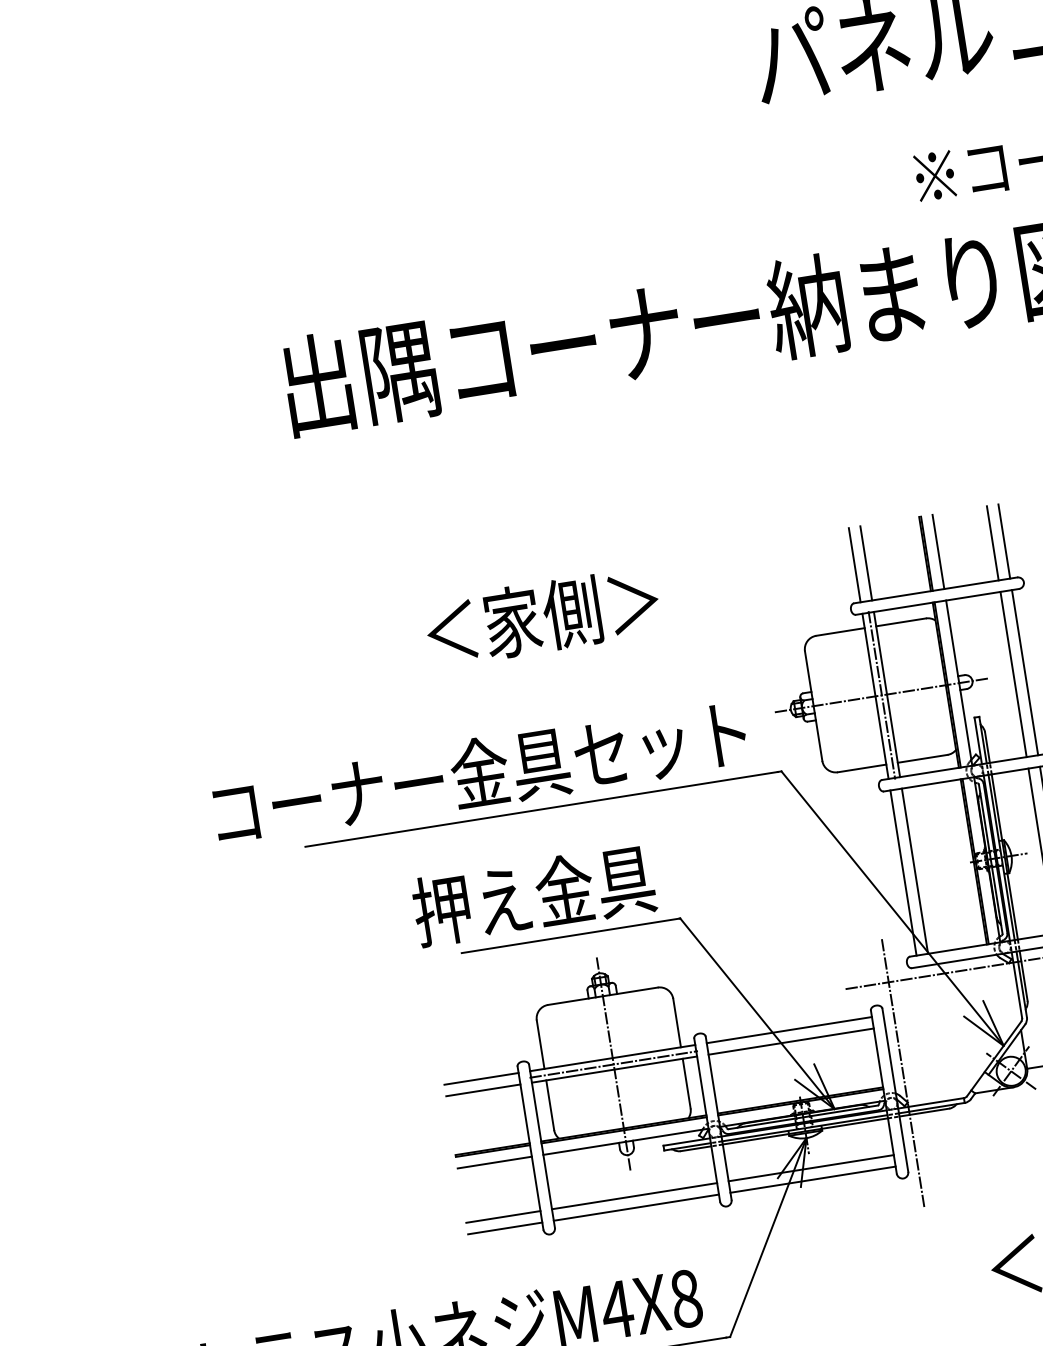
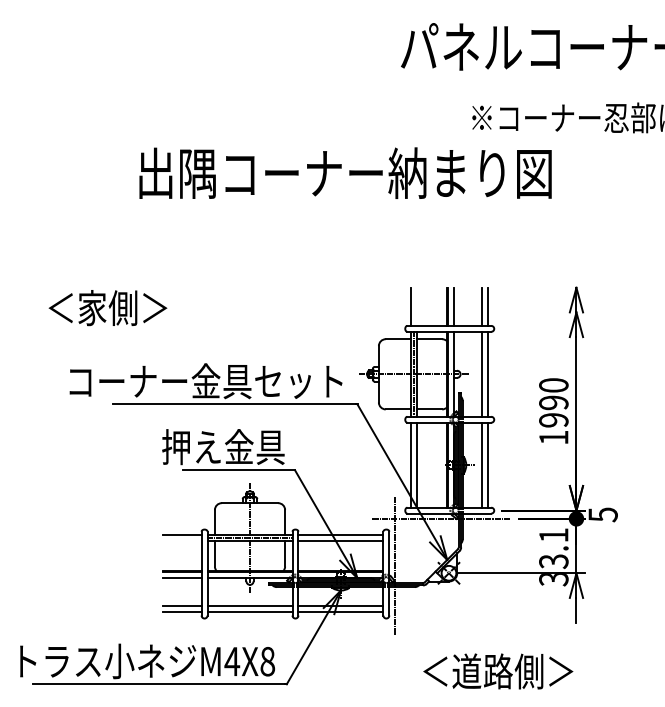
line: (865, 562) -> (416, 306), removed
text: (541, 618) -> (107, 308), moved
line: (483, 1089) -> (182, 540), removed

